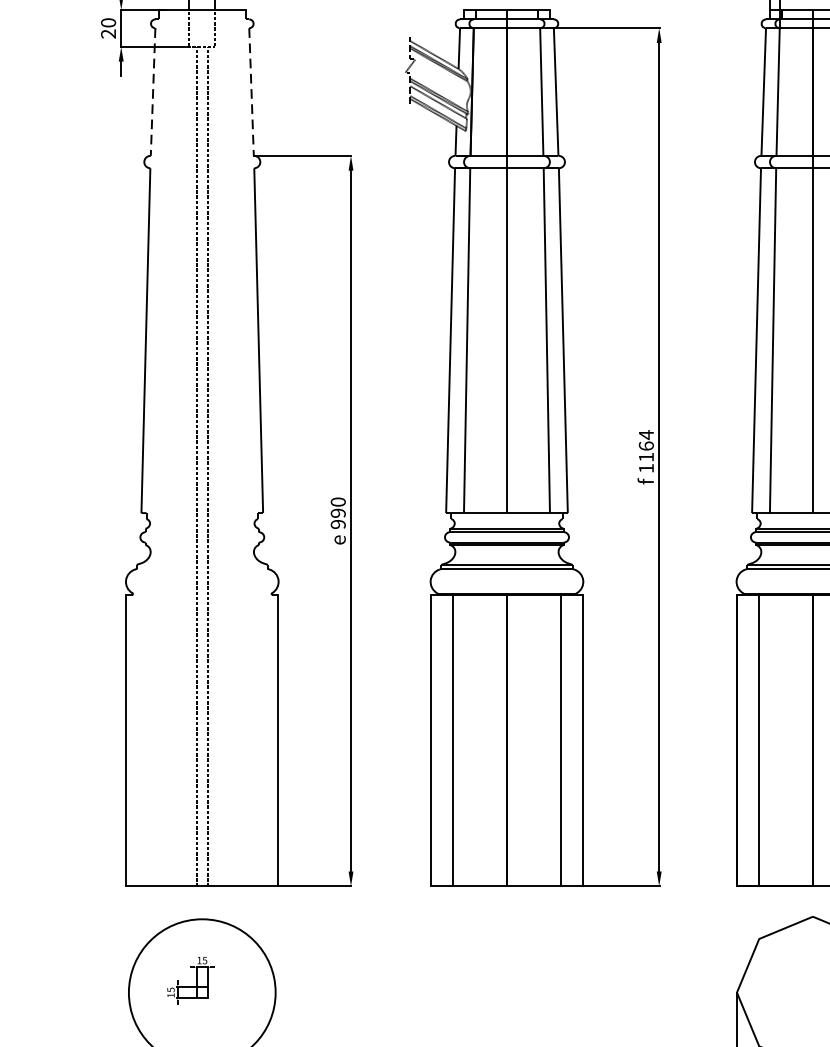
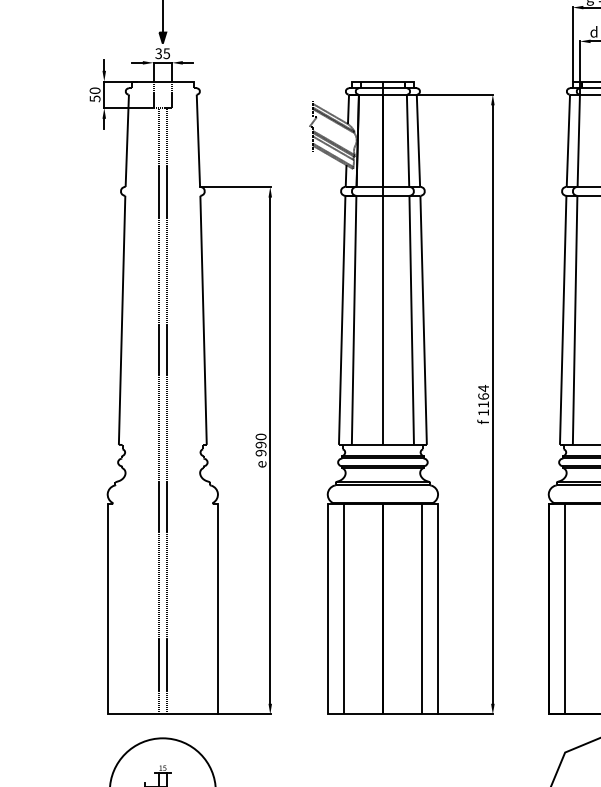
text: (107, 33) -> (94, 98), 20 -> 50
line: (153, 93) -> (127, 141), dashed -> solid
line: (251, 93) -> (198, 141), dashed -> solid

